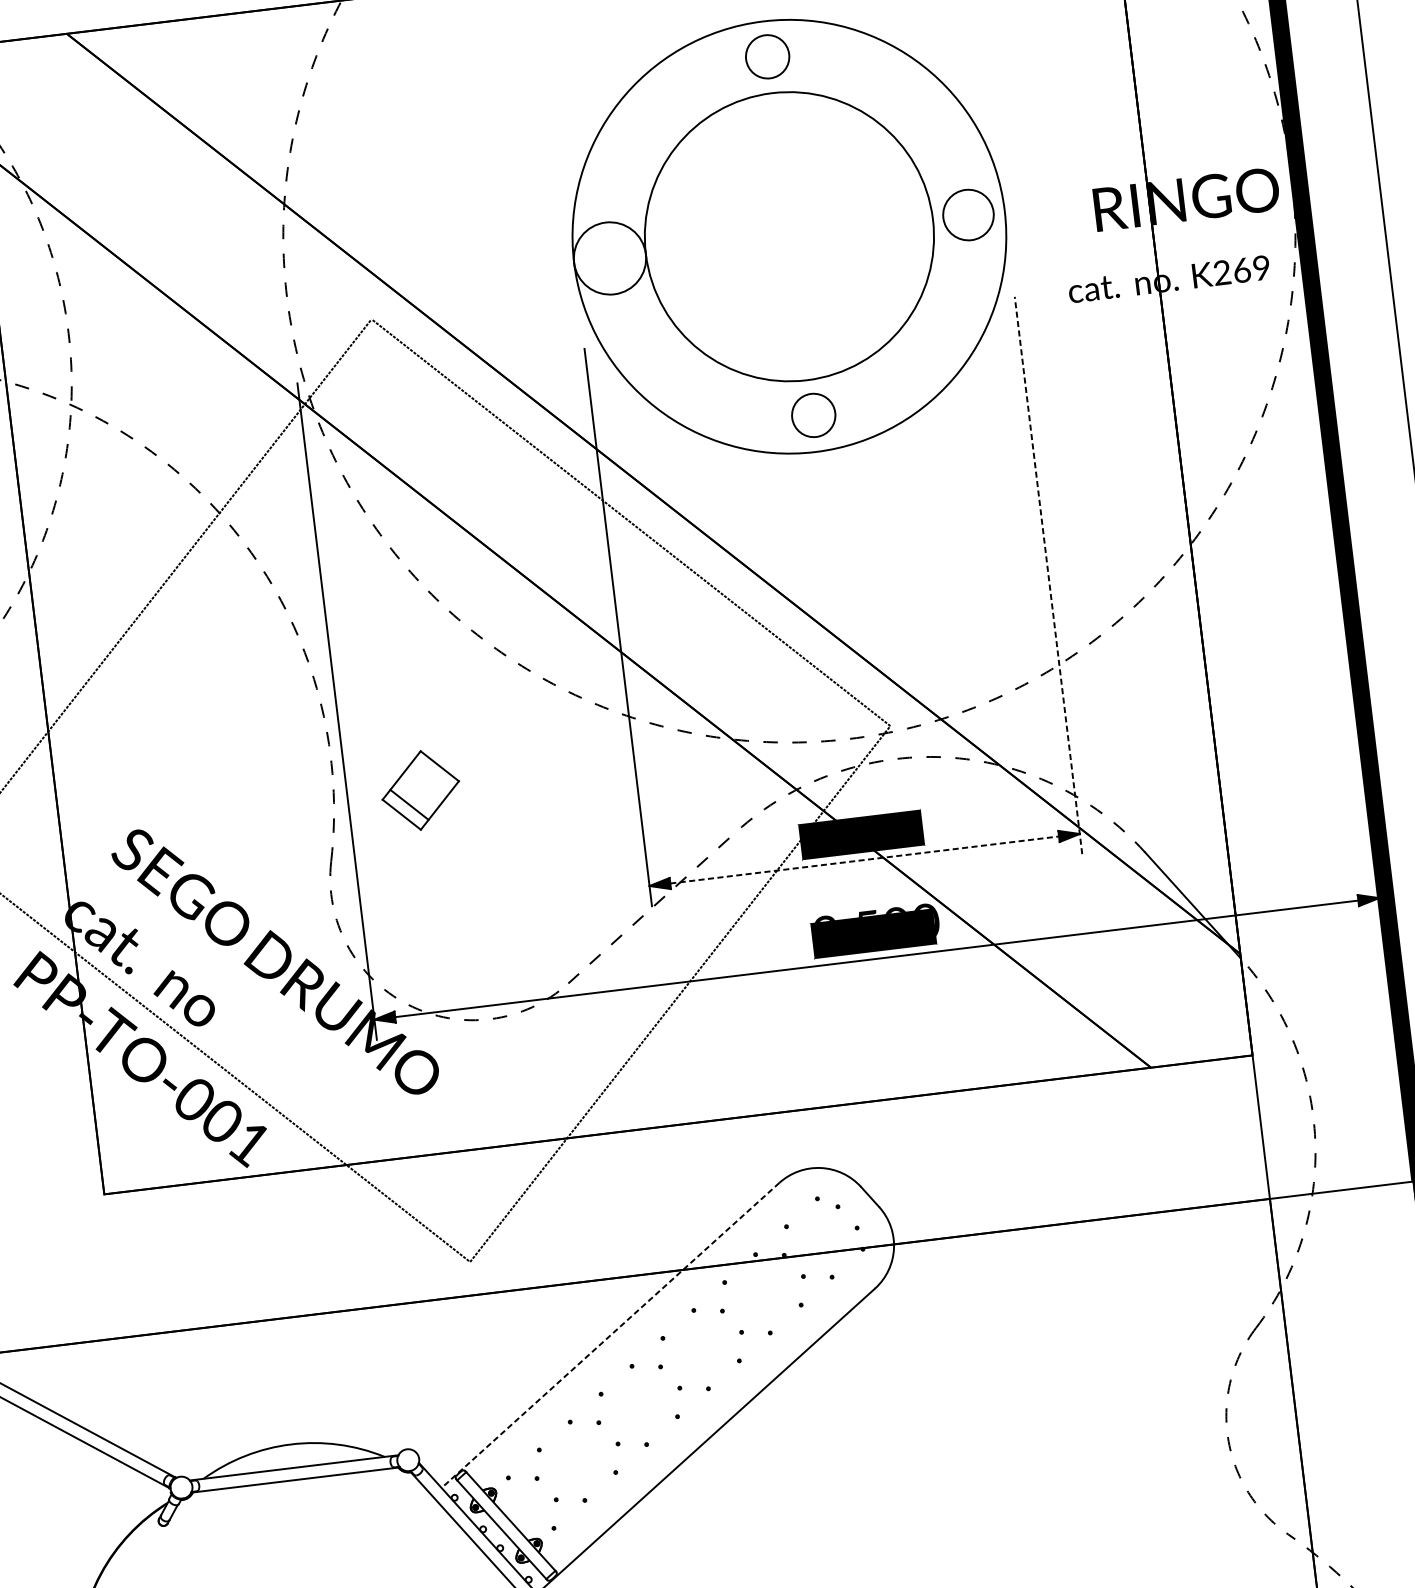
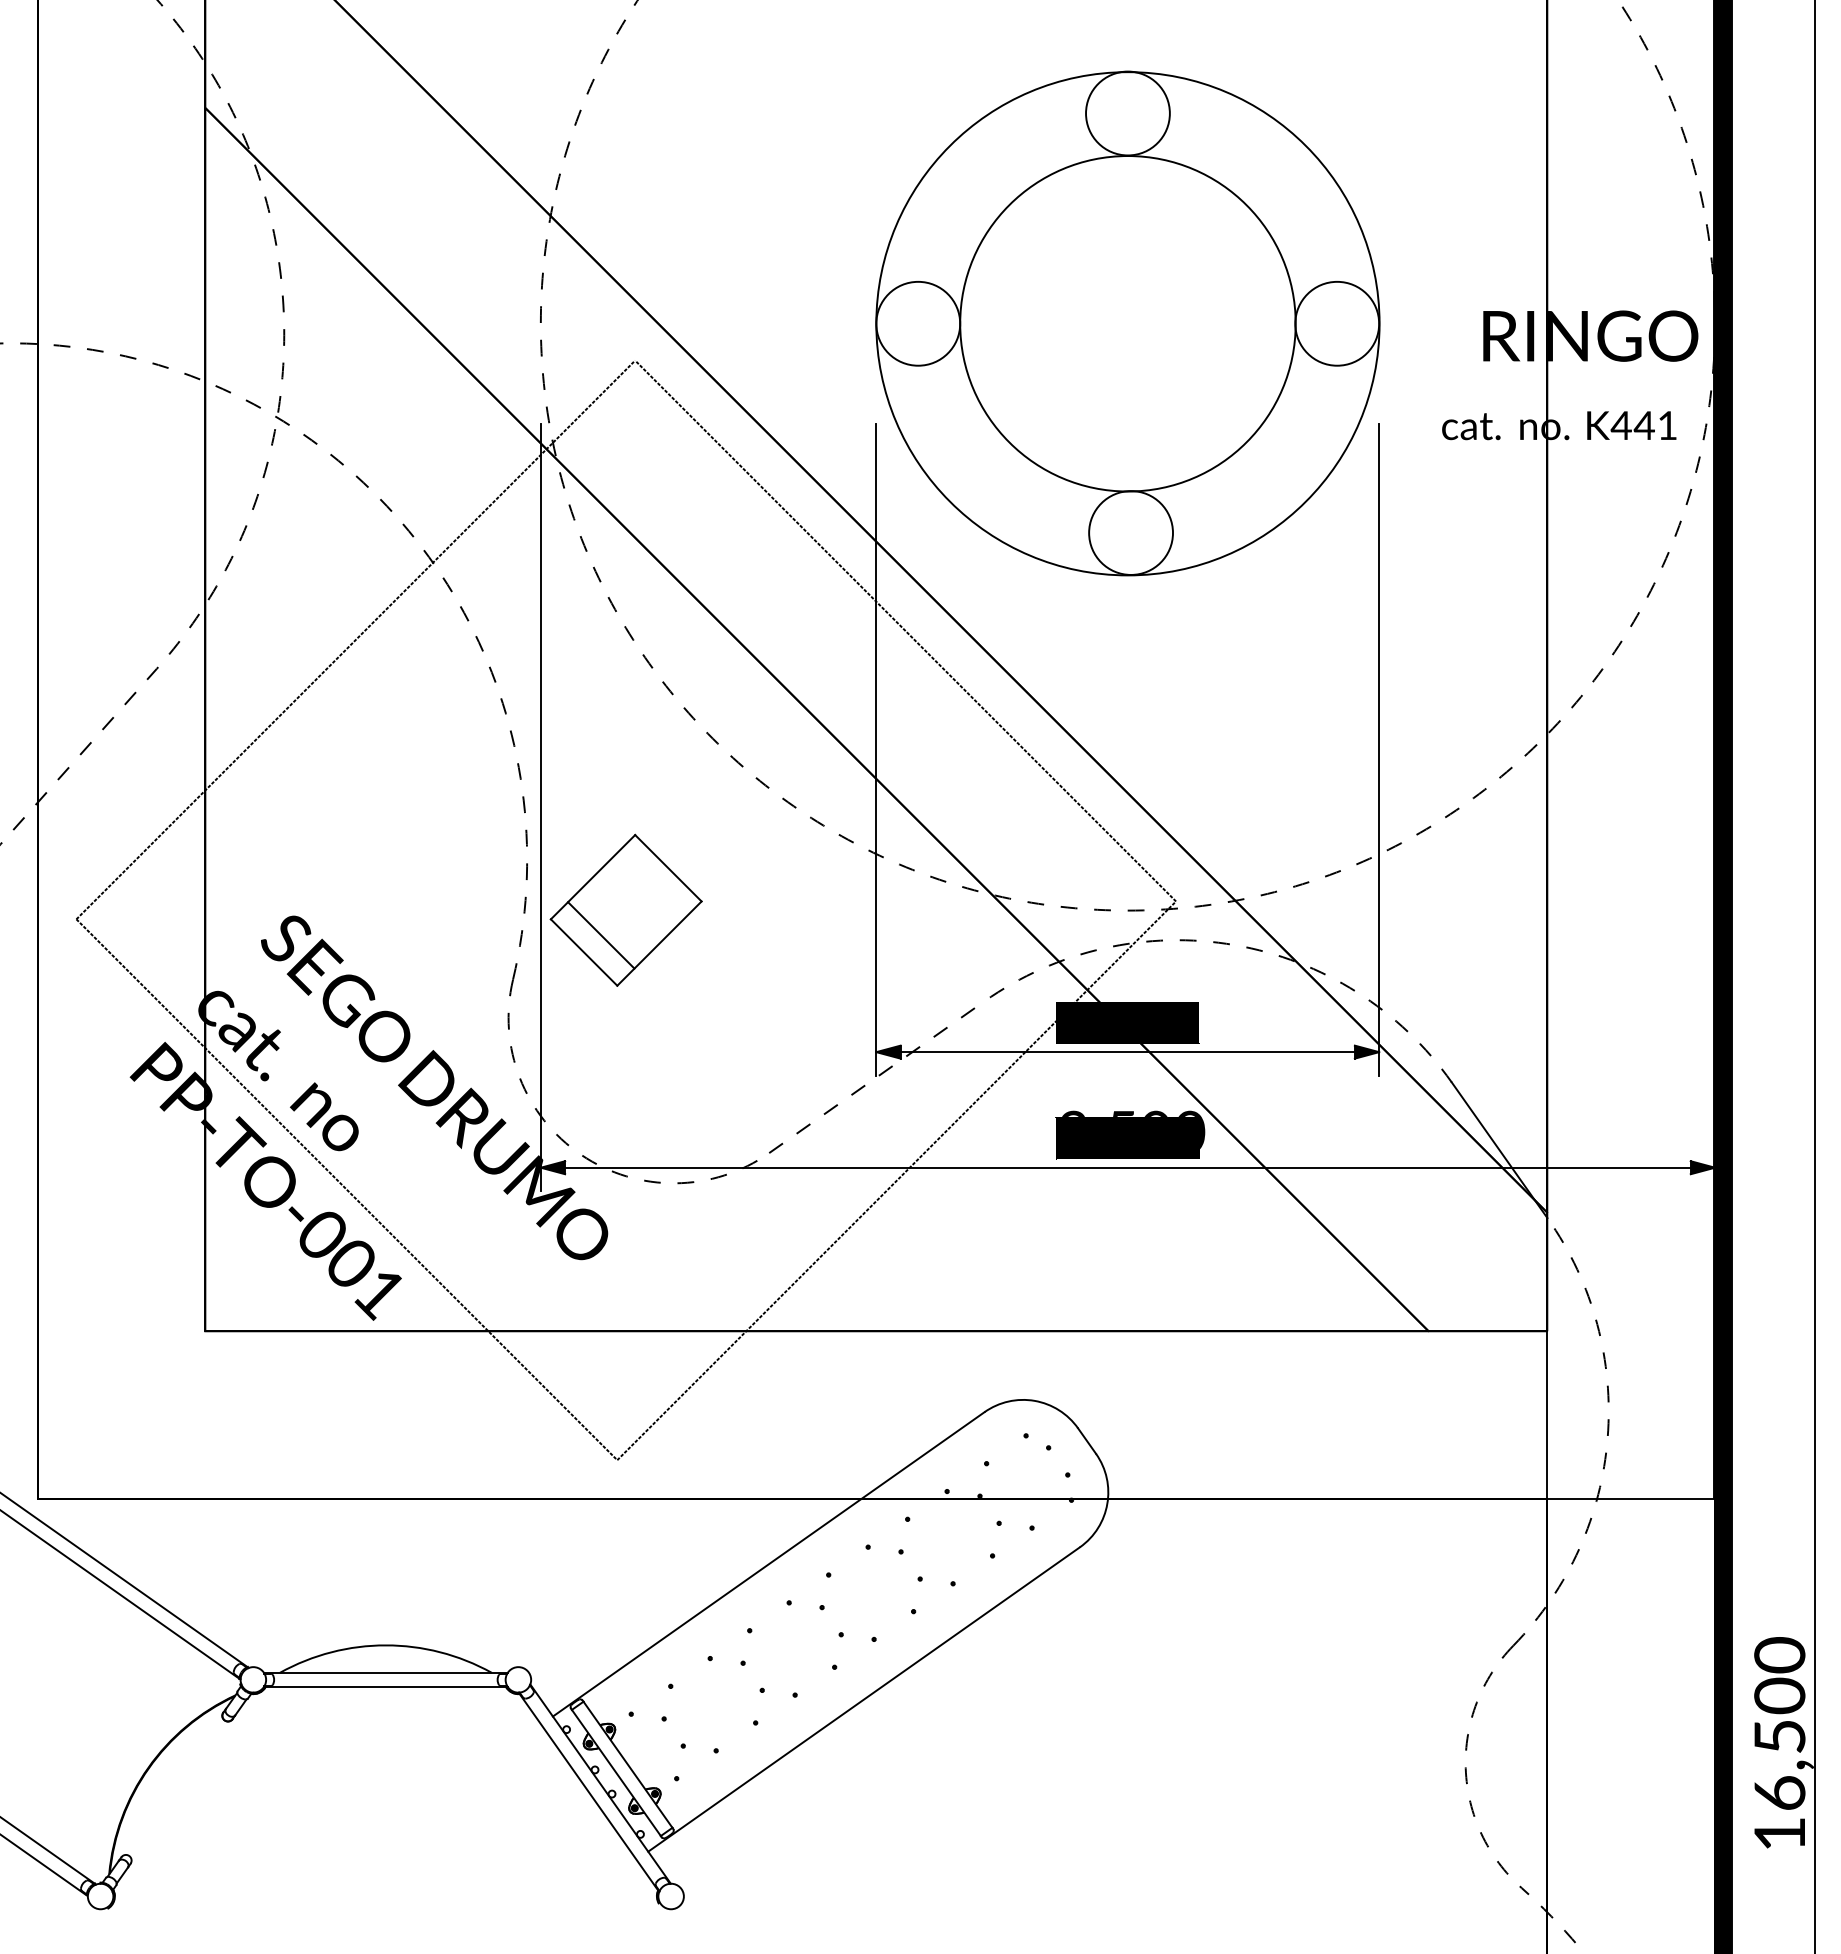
circle: (767, 56) -> (1127, 113), size x1.67
circle: (968, 214) -> (1337, 323), size x1.43
text: (1241, 270) -> (1643, 425), K269 -> K441
circle: (814, 414) -> (1131, 532), size x1.67
line: (1048, 575) -> (1379, 750), dashed -> solid
part: (420, 789) -> (625, 909), size x1.67
line: (865, 860) -> (1128, 1052), dashed -> solid
line: (610, 1335) -> (768, 1564), dashed -> solid

